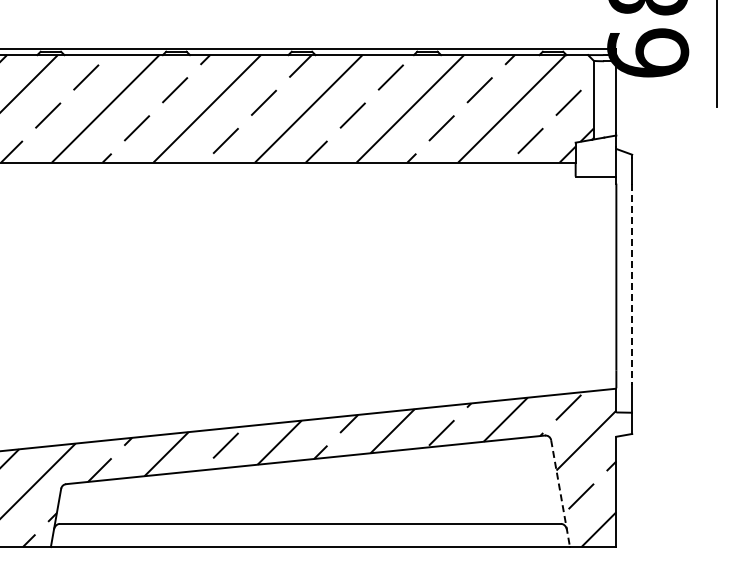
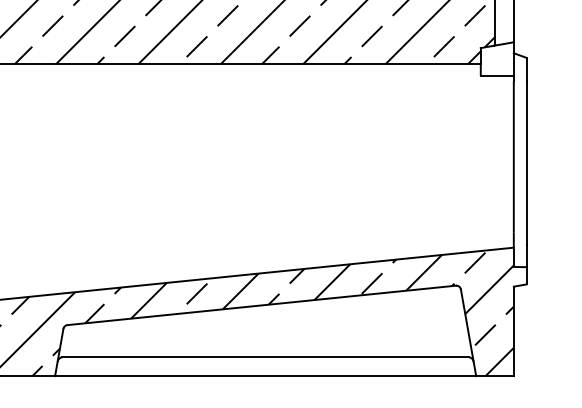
line: (632, 284) -> (526, 163), dashed -> solid
line: (560, 494) -> (468, 333), dashed -> solid

